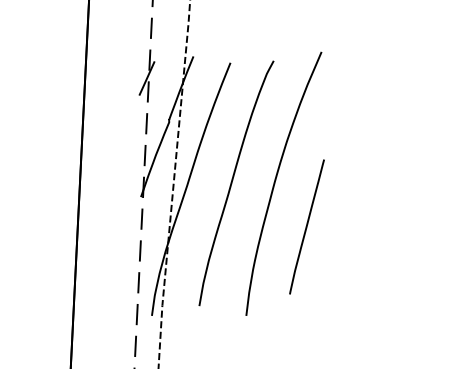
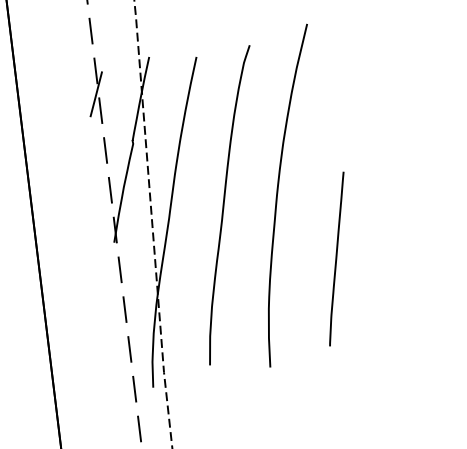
line: (306, 226) -> (336, 258), moved

